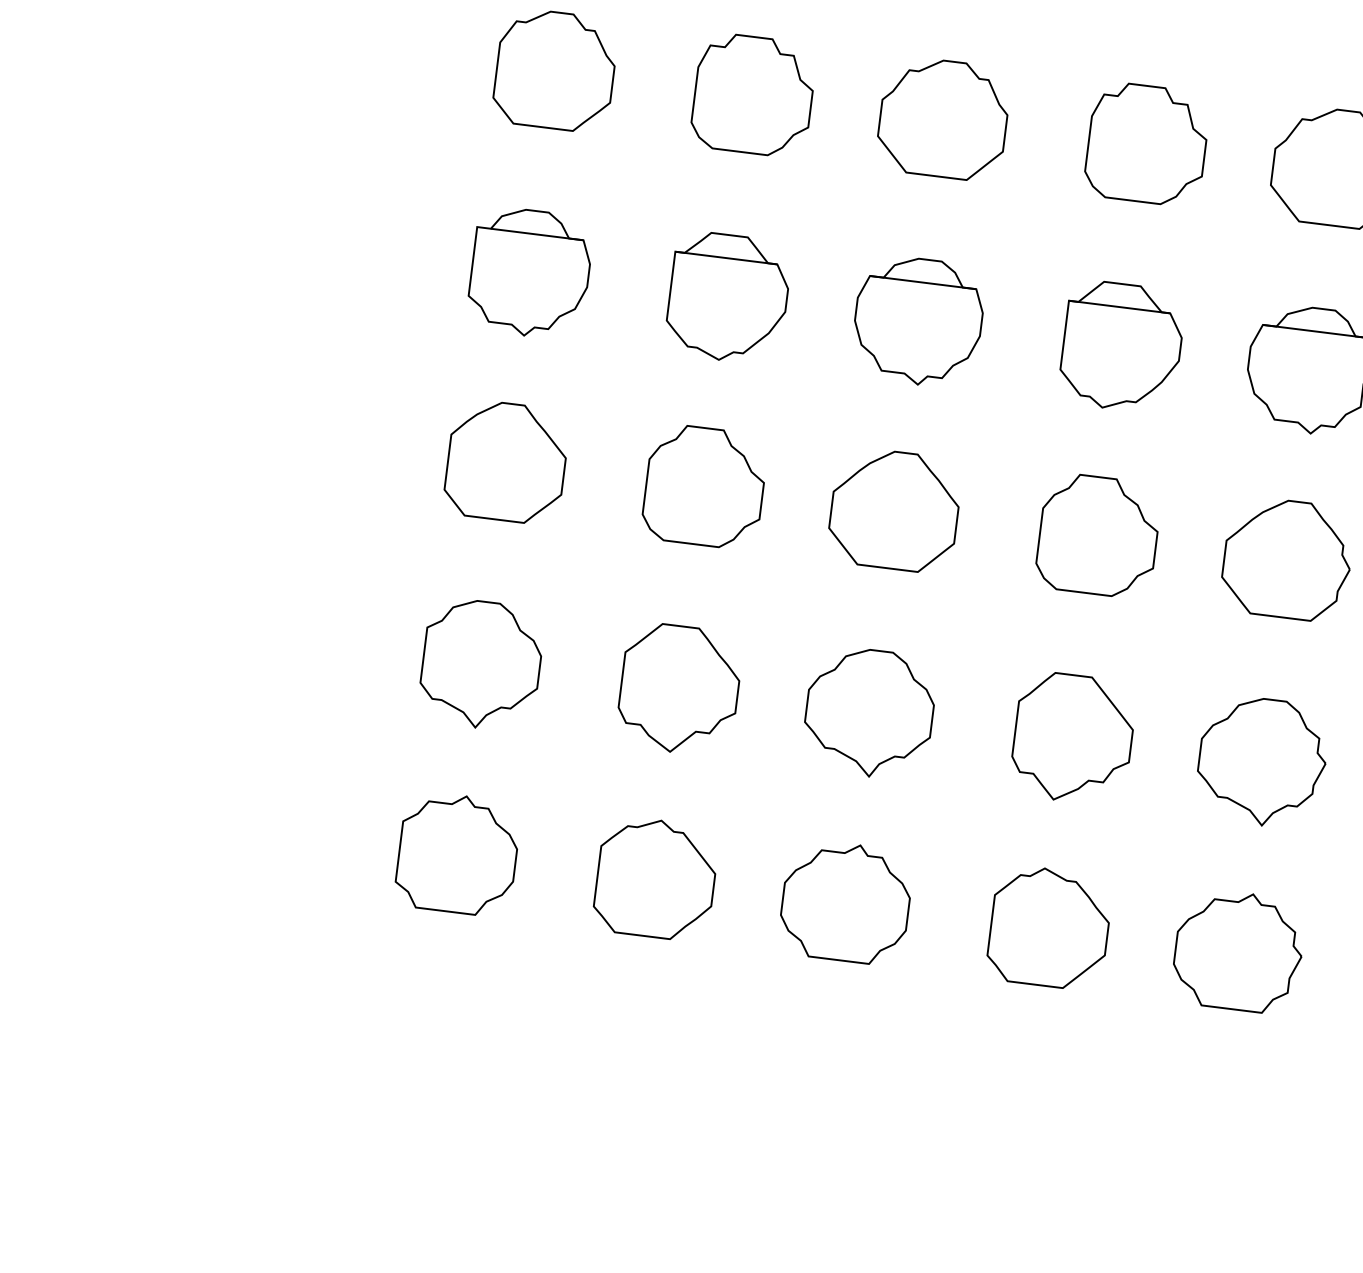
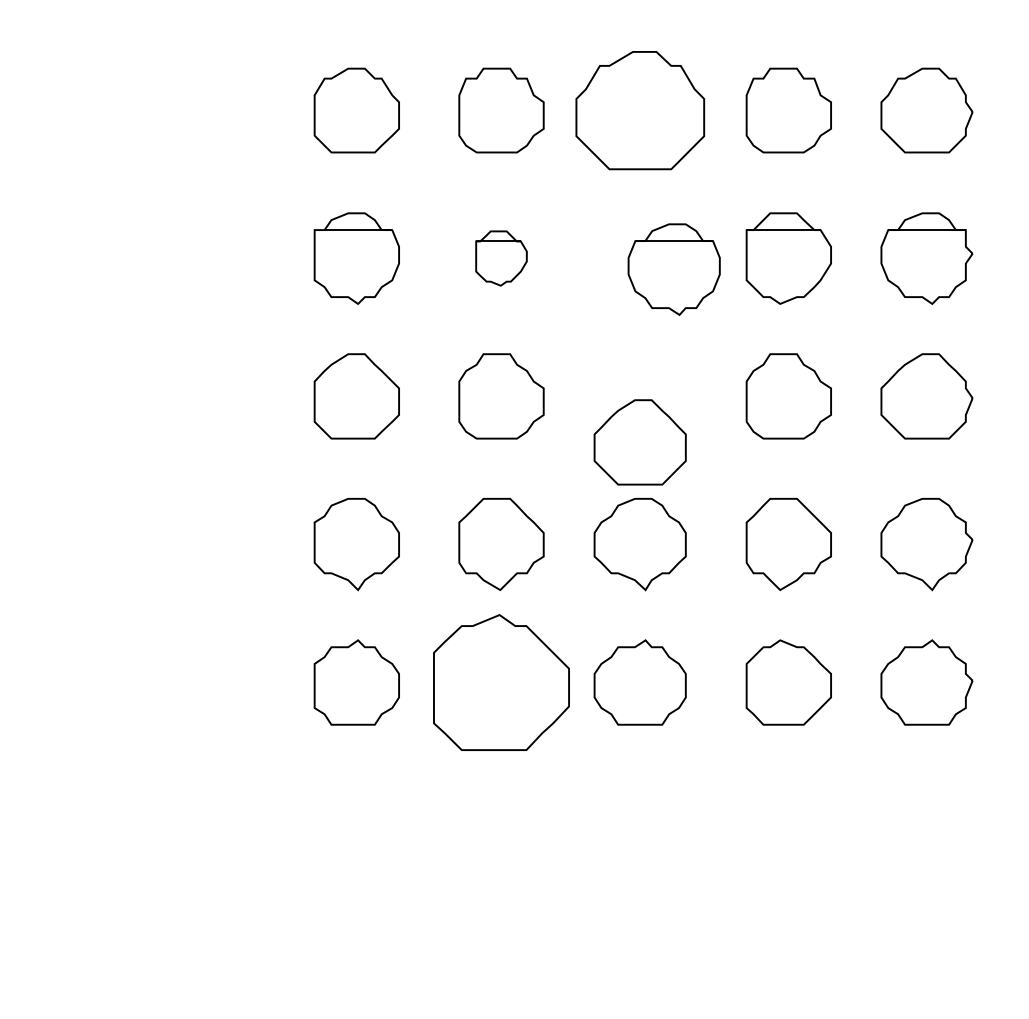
part: (942, 118) -> (639, 110), size x1.4
part: (728, 297) -> (501, 258), size x0.6
part: (917, 321) -> (673, 269), moved
part: (893, 510) -> (639, 442), moved
part: (655, 878) -> (501, 682), size x1.6

